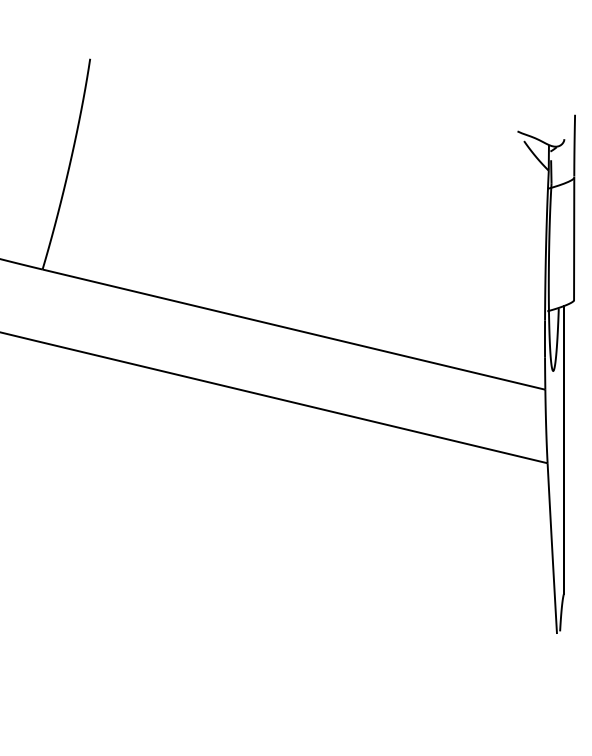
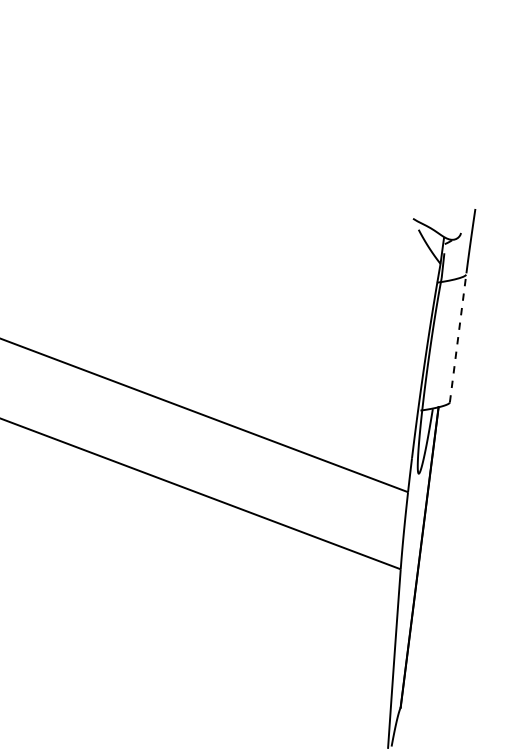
line: (574, 238) -> (458, 338), solid -> dashed

